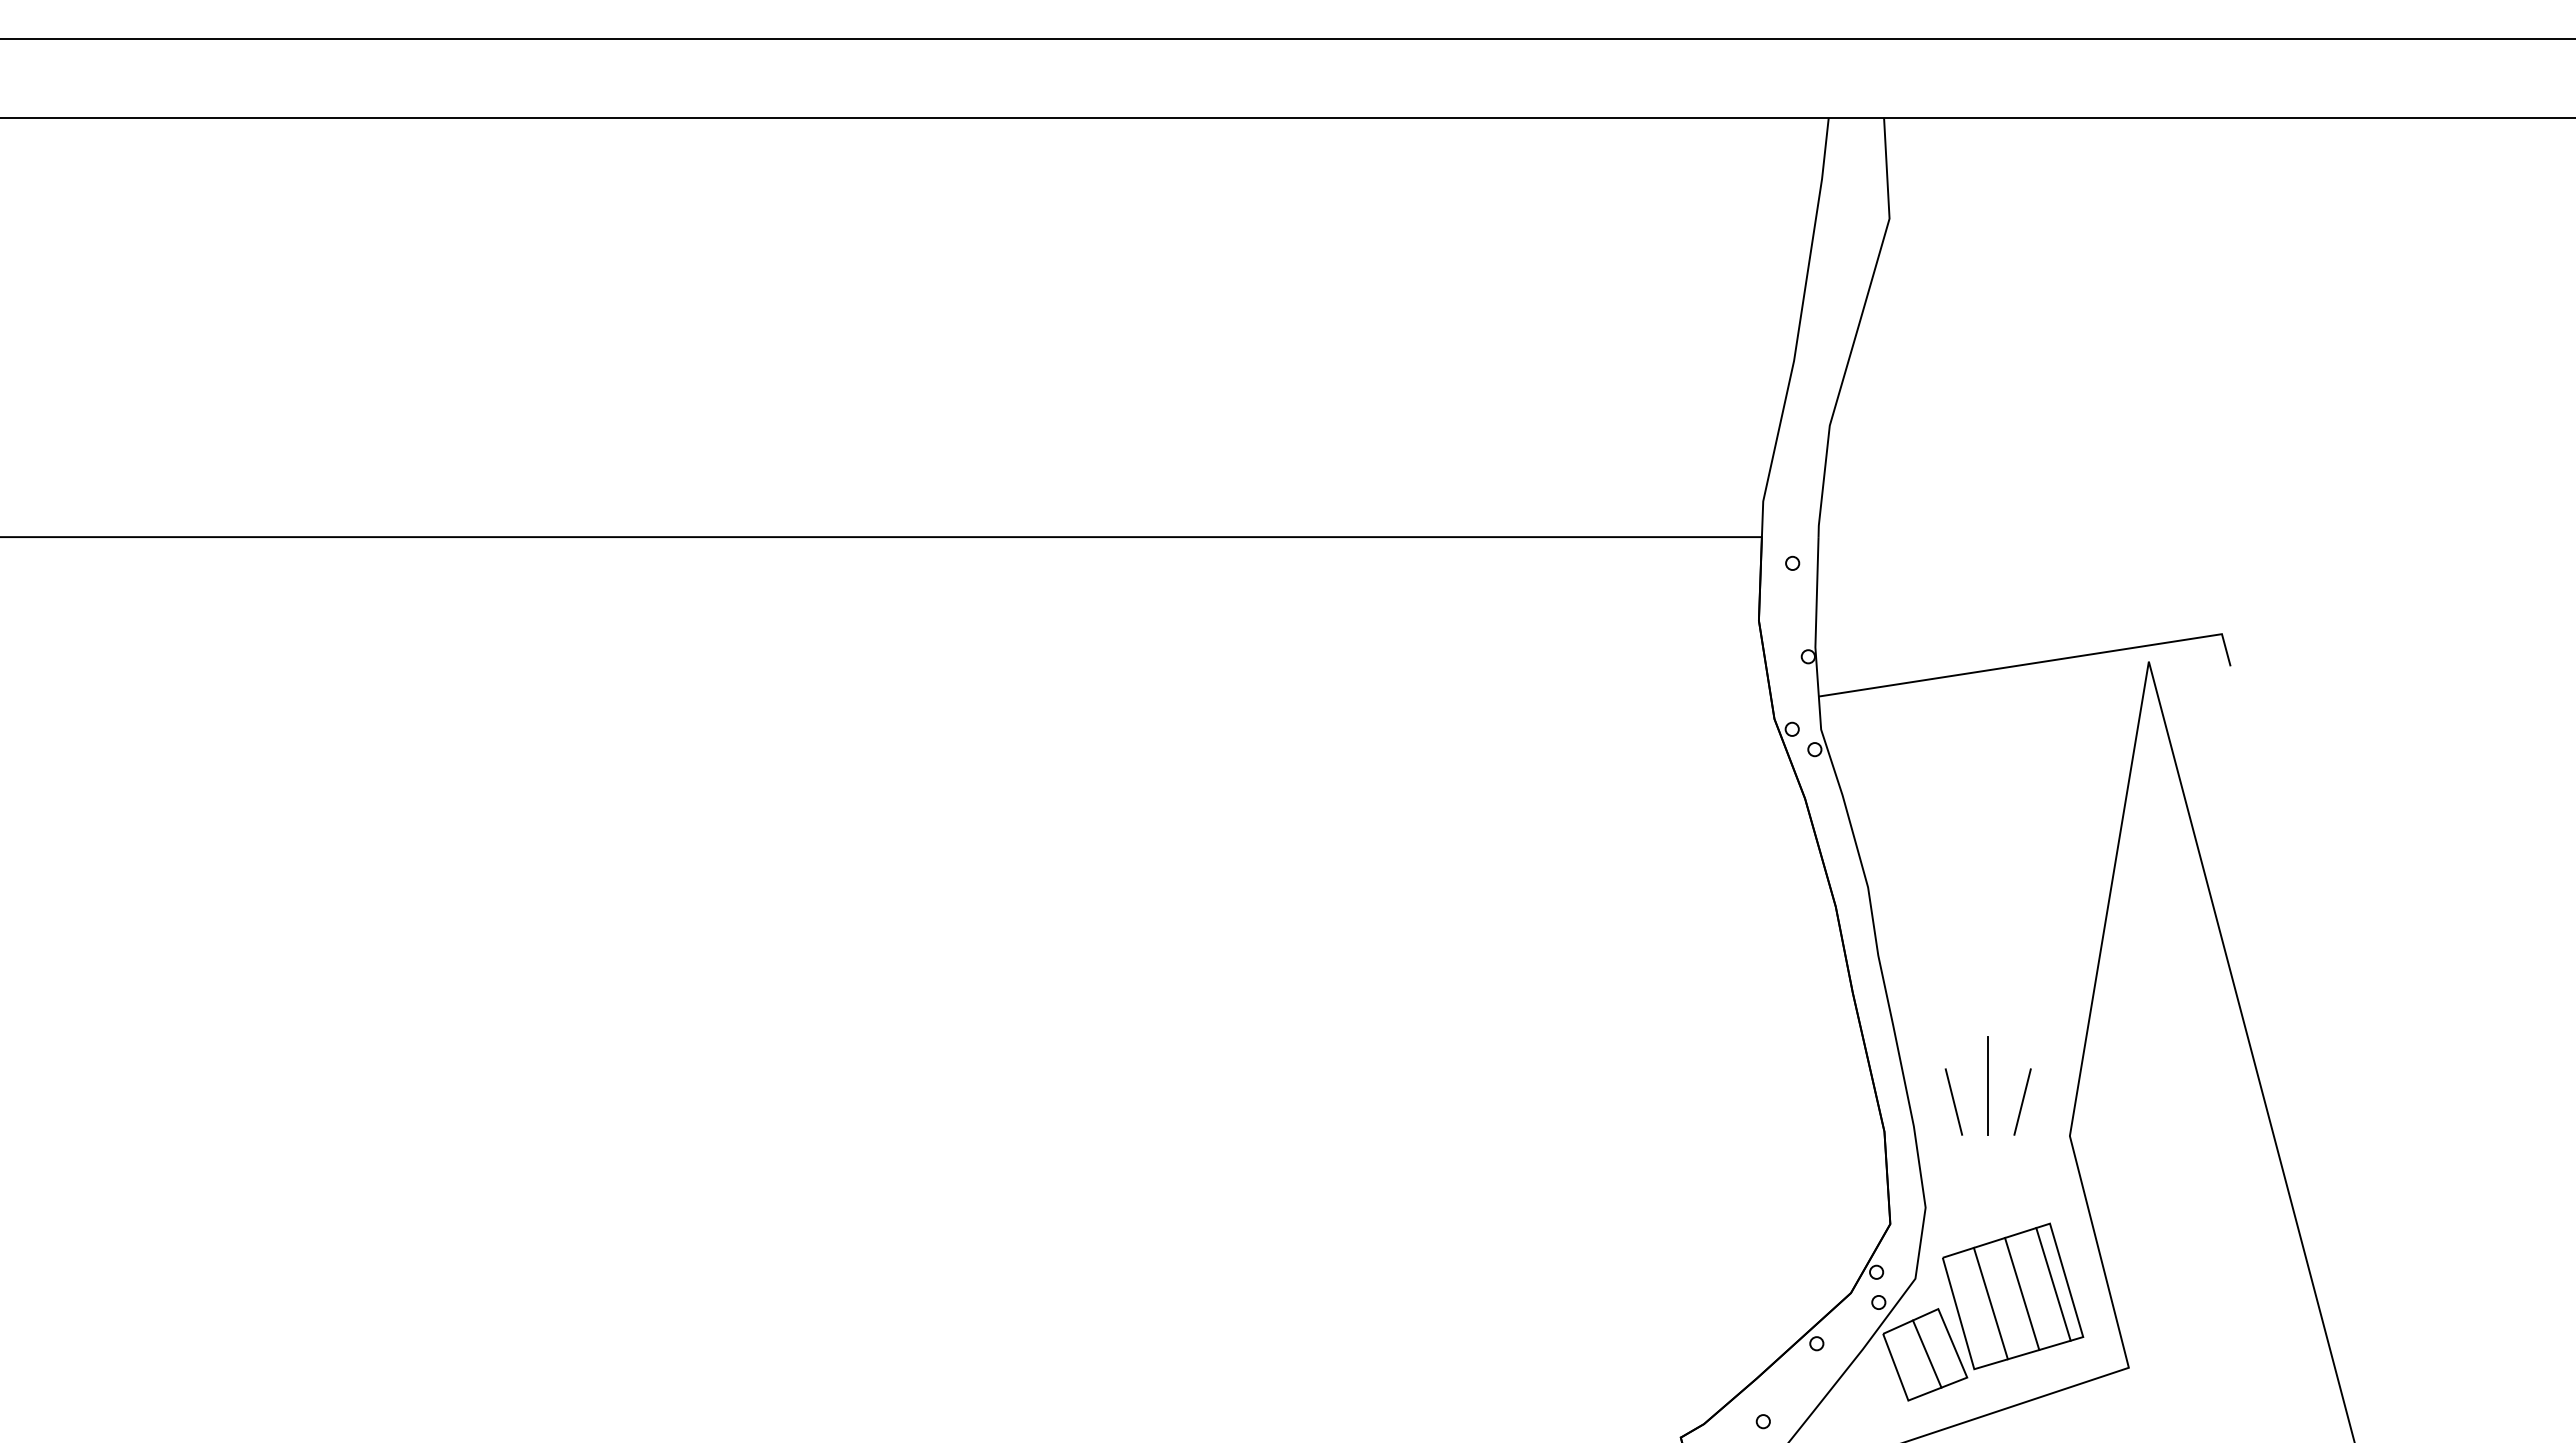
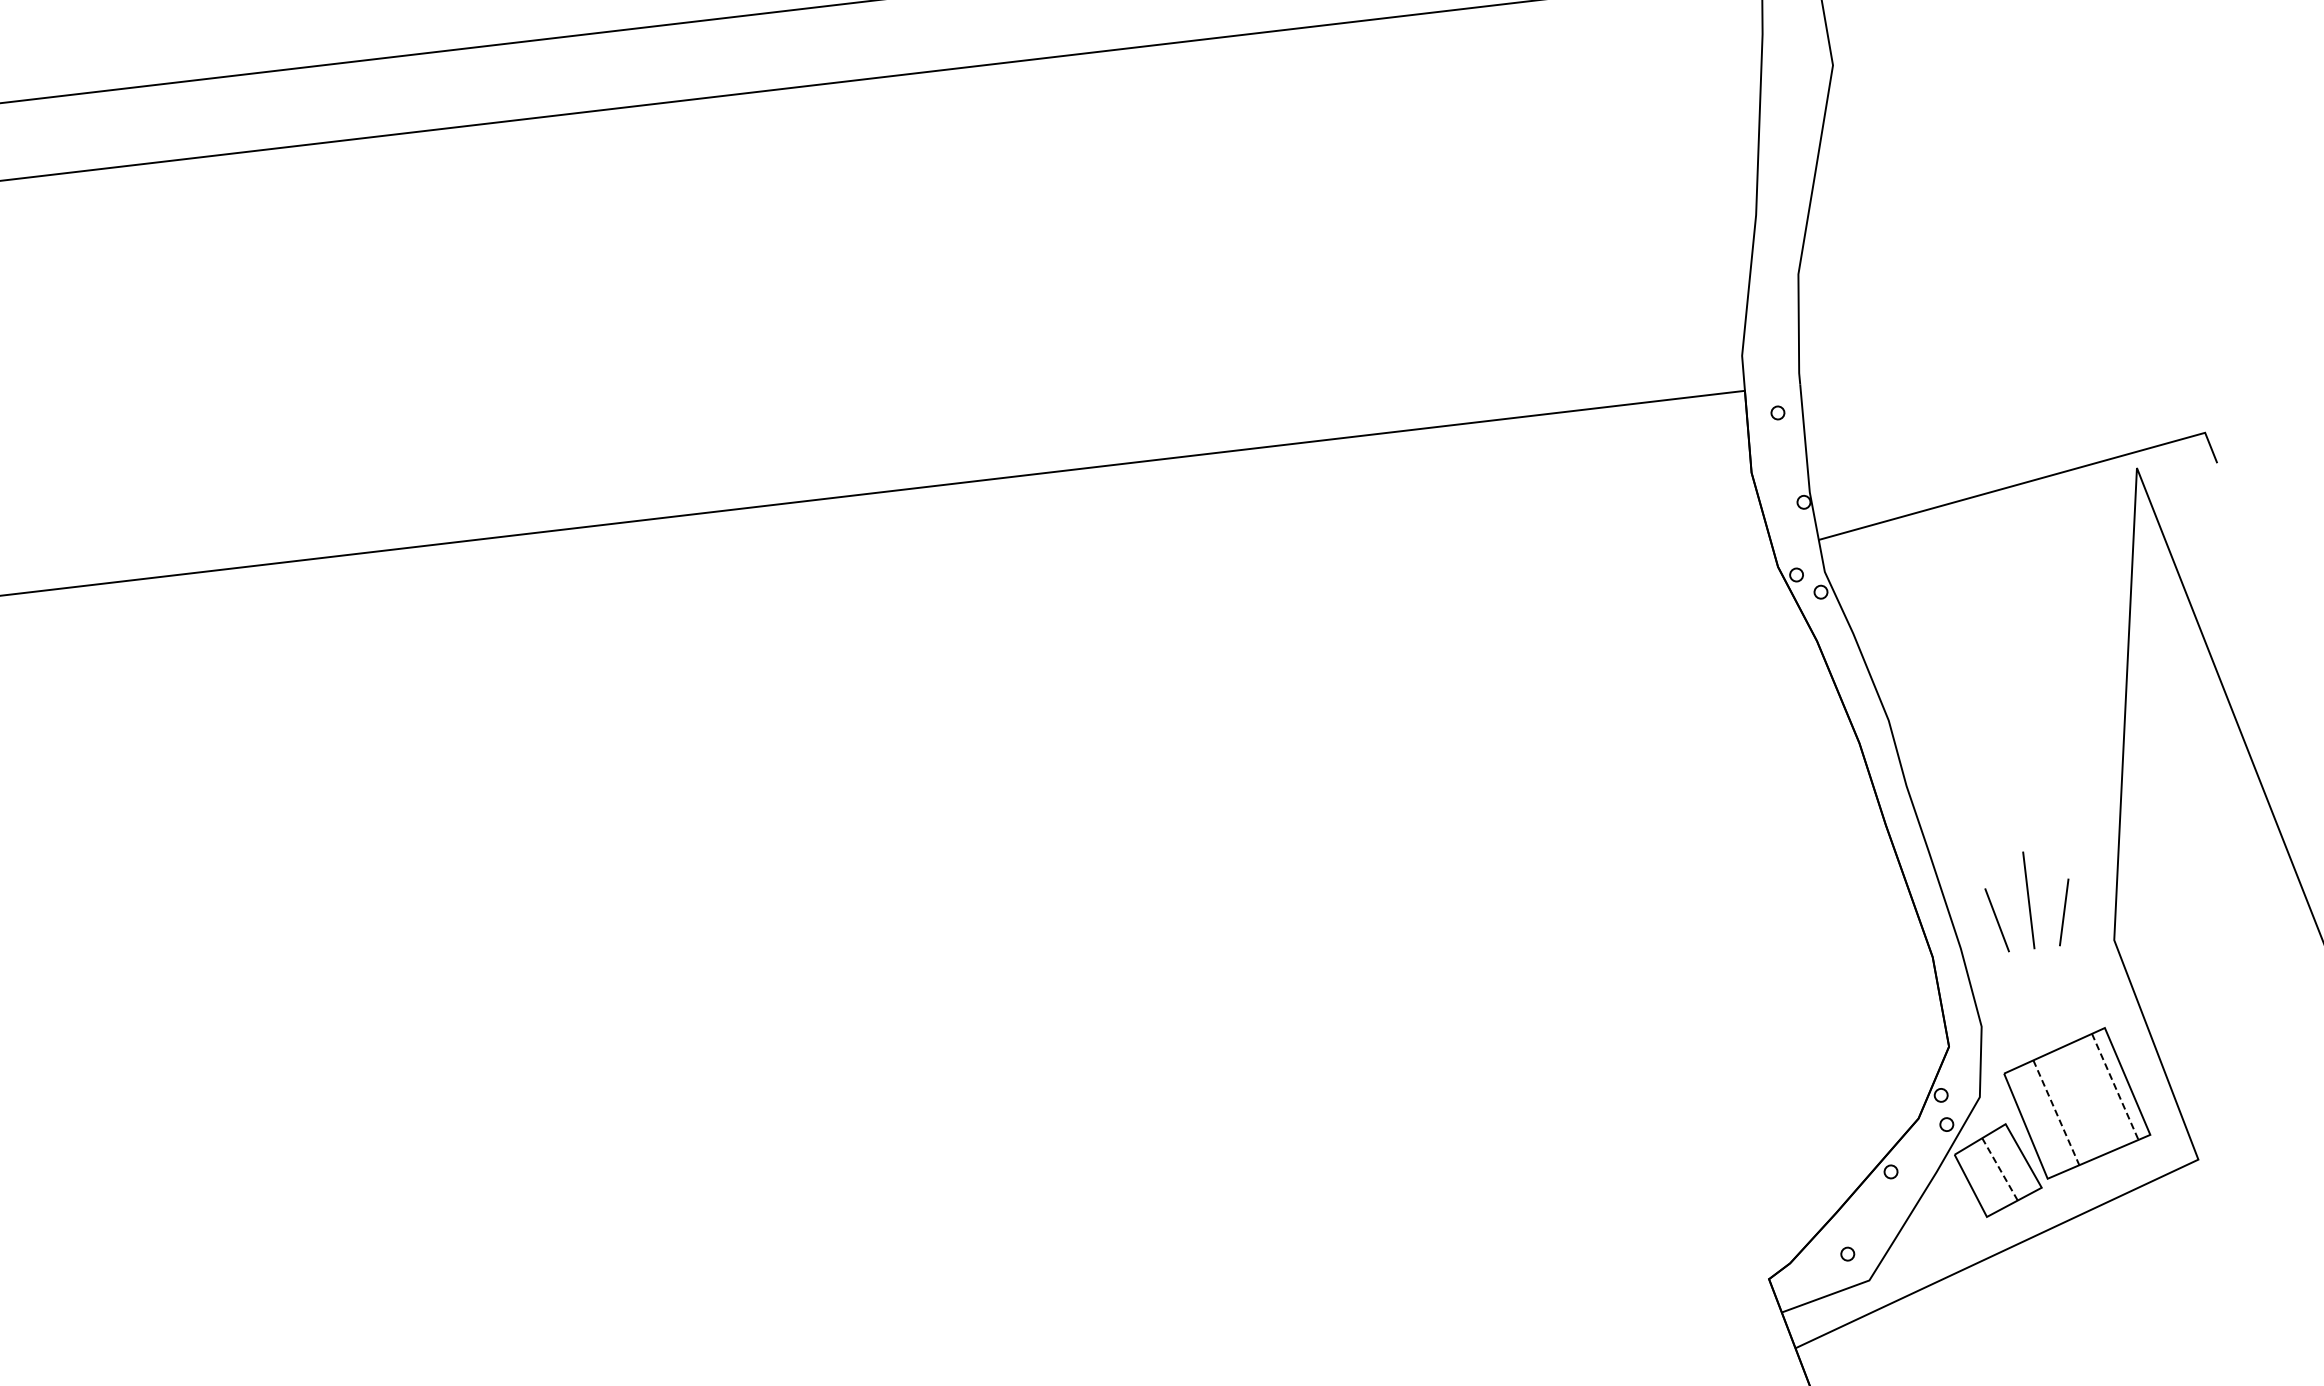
line: (2053, 1284) -> (2115, 1086), solid -> dashed
line: (2022, 1293) -> (2086, 1099), removed
line: (1991, 1304) -> (2057, 1113), solid -> dashed
line: (1927, 1354) -> (2000, 1169), solid -> dashed

